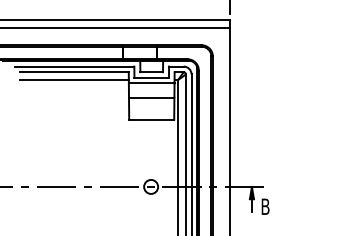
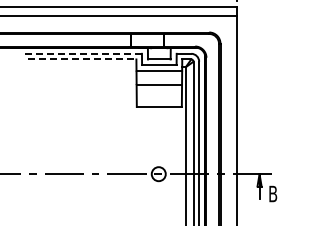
line: (74, 66) -> (82, 53), solid -> dashed
line: (75, 72) -> (83, 59), solid -> dashed
line: (74, 80) -> (82, 67), removed

